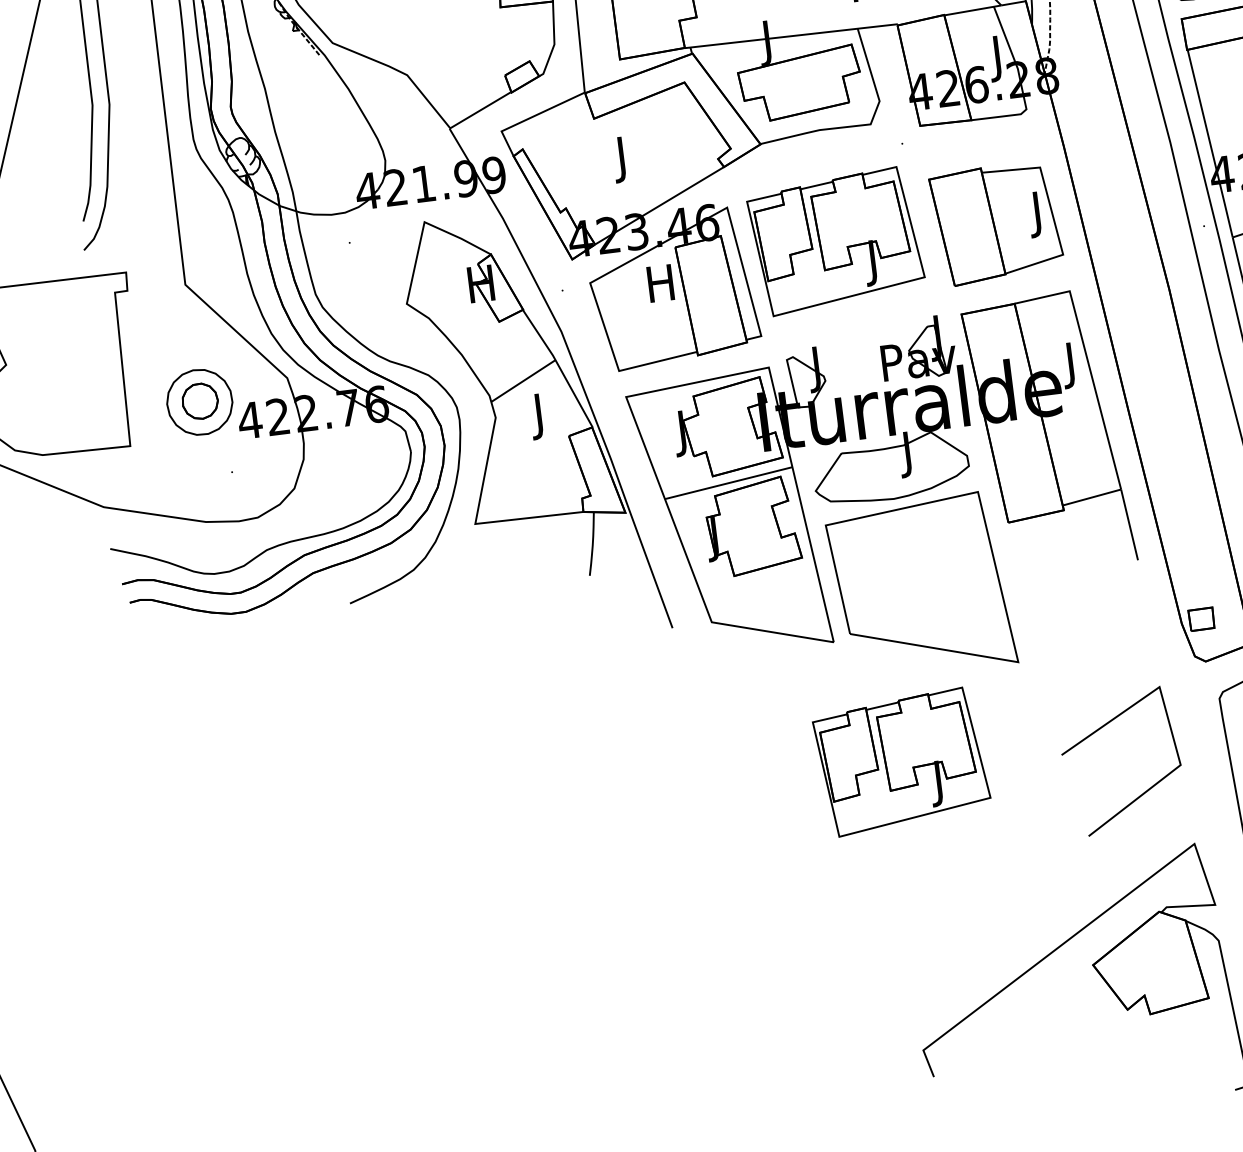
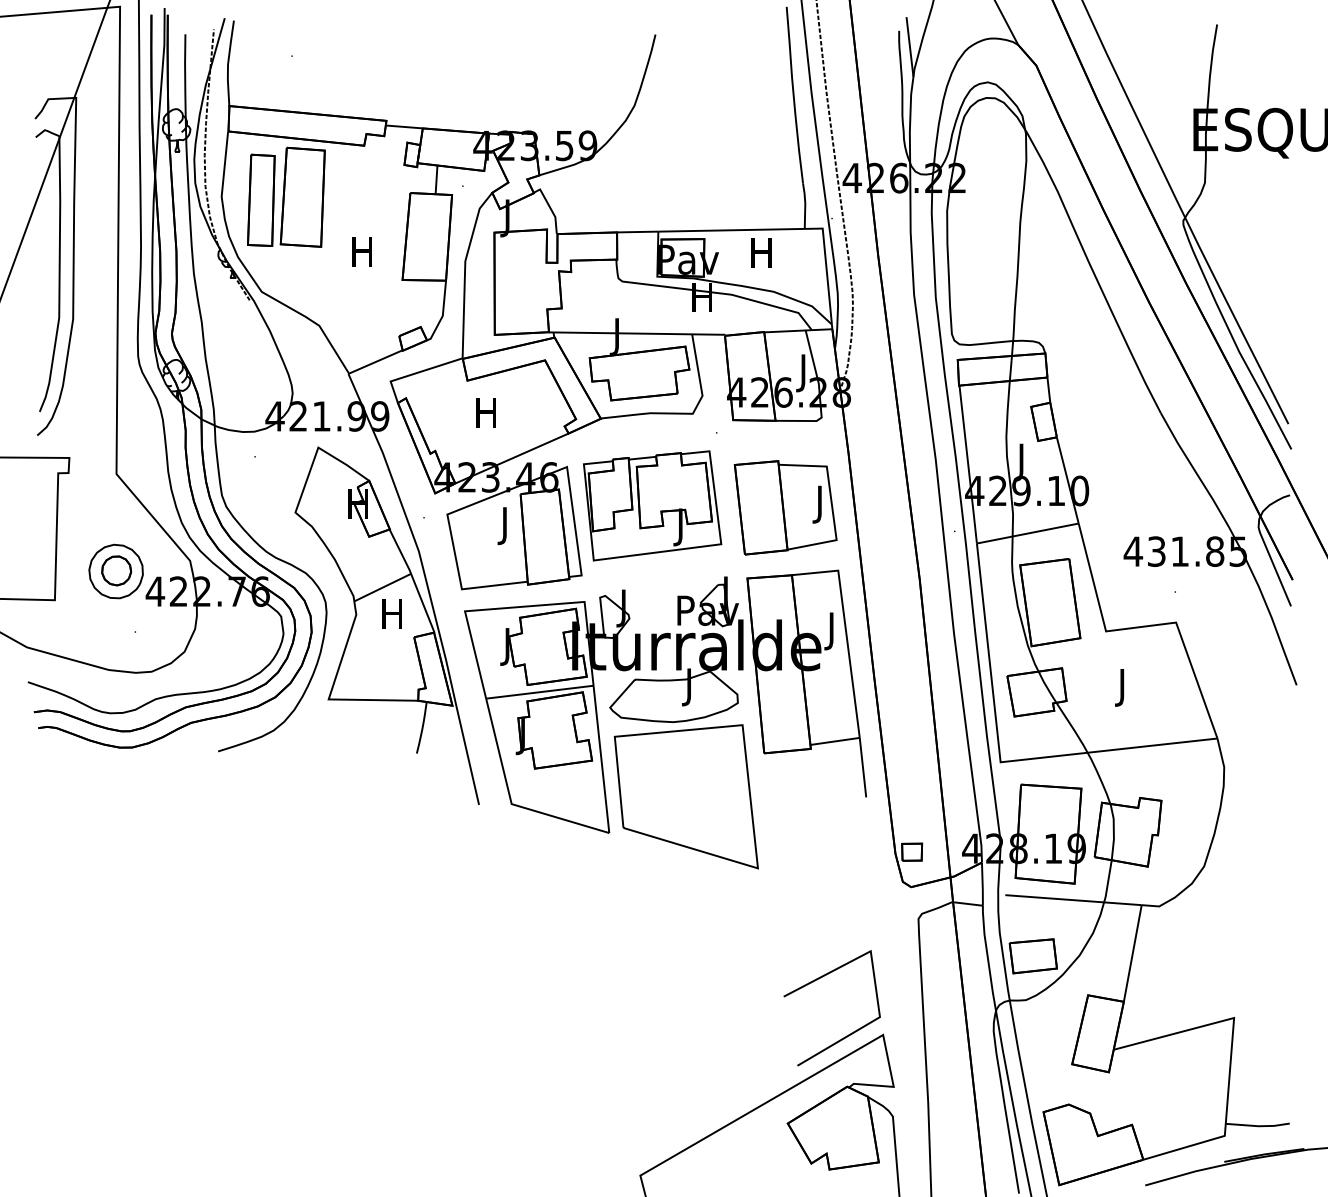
text: (621, 159) -> (485, 416), J -> H
text: (660, 288) -> (504, 526), H -> J
text: (538, 416) -> (391, 618), J -> H
part: (901, 761) -> (652, 937), removed
line: (1143, 792) -> (846, 1035), moved

